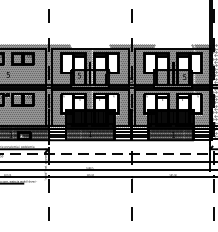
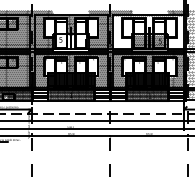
hatch: (171, 67) -> (147, 32), removed
hatch: (89, 79) -> (70, 43), removed

